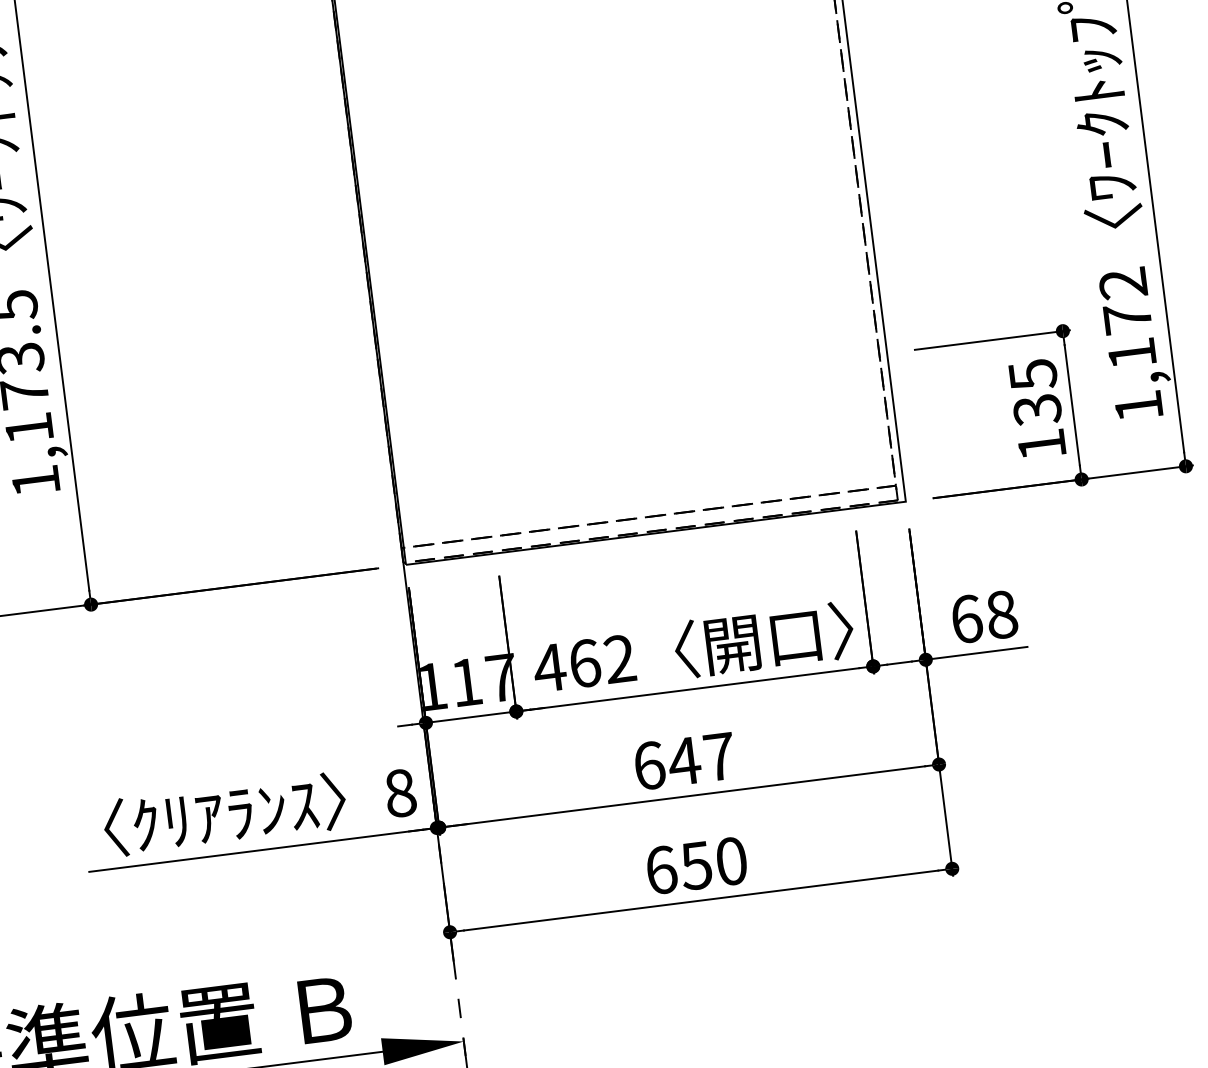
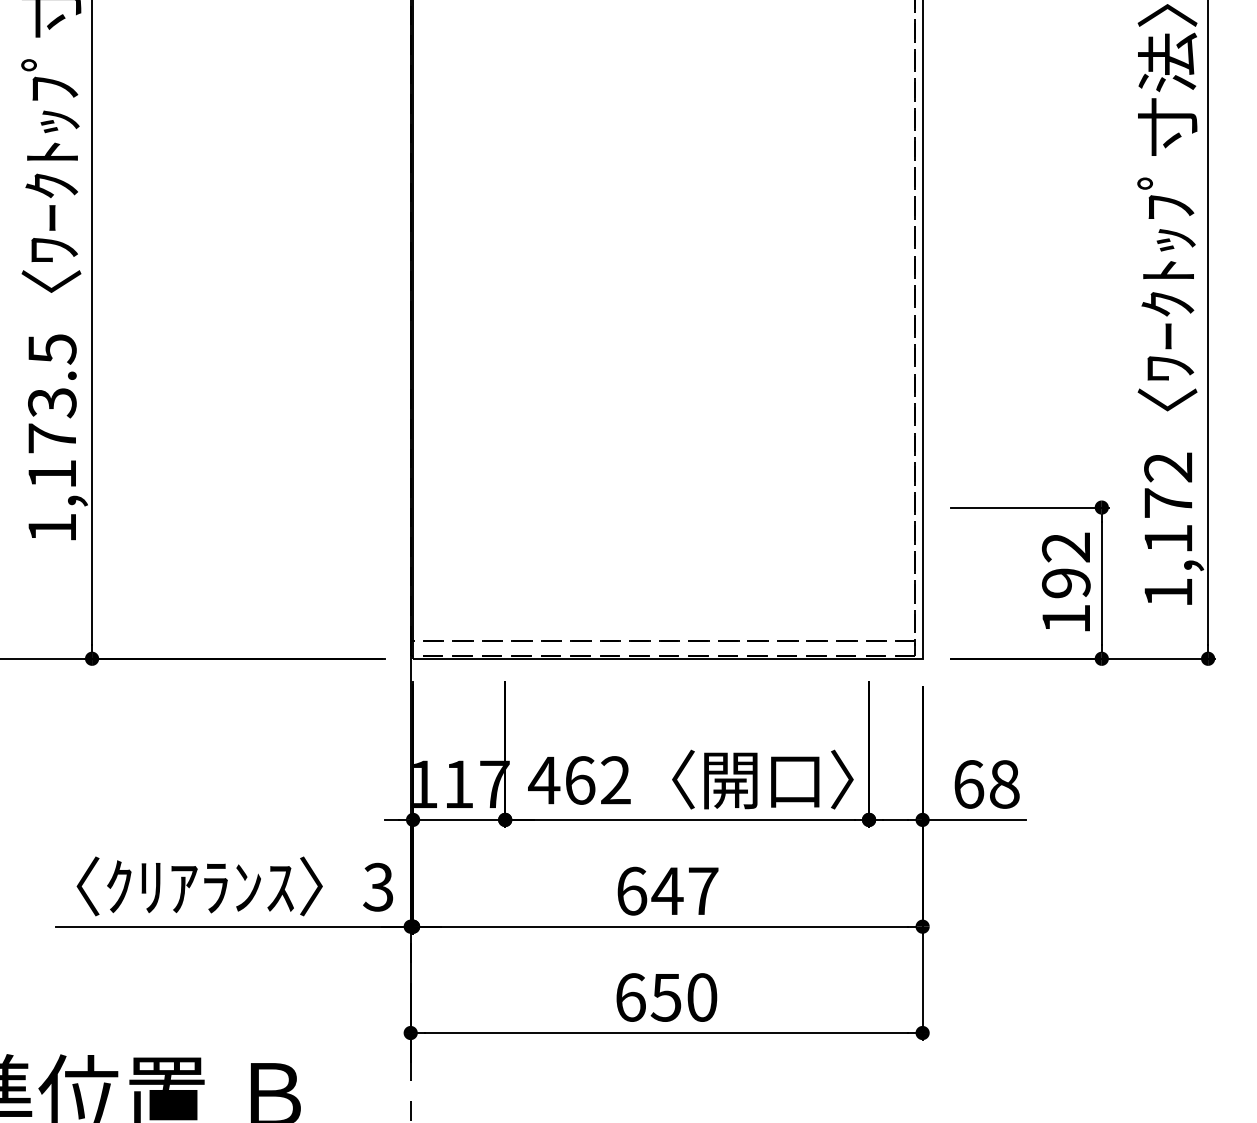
text: (1035, 392) -> (1066, 565), 135 -> 192
text: (400, 792) -> (378, 886), 8 -> 3

